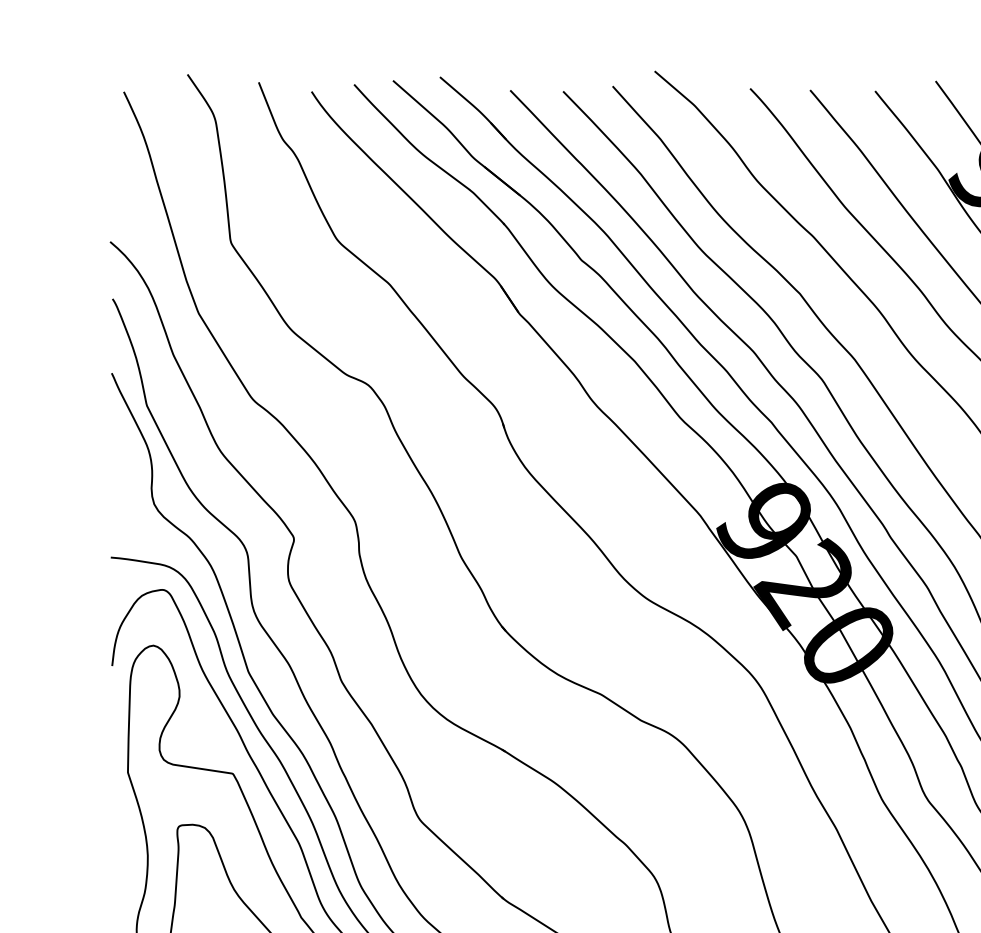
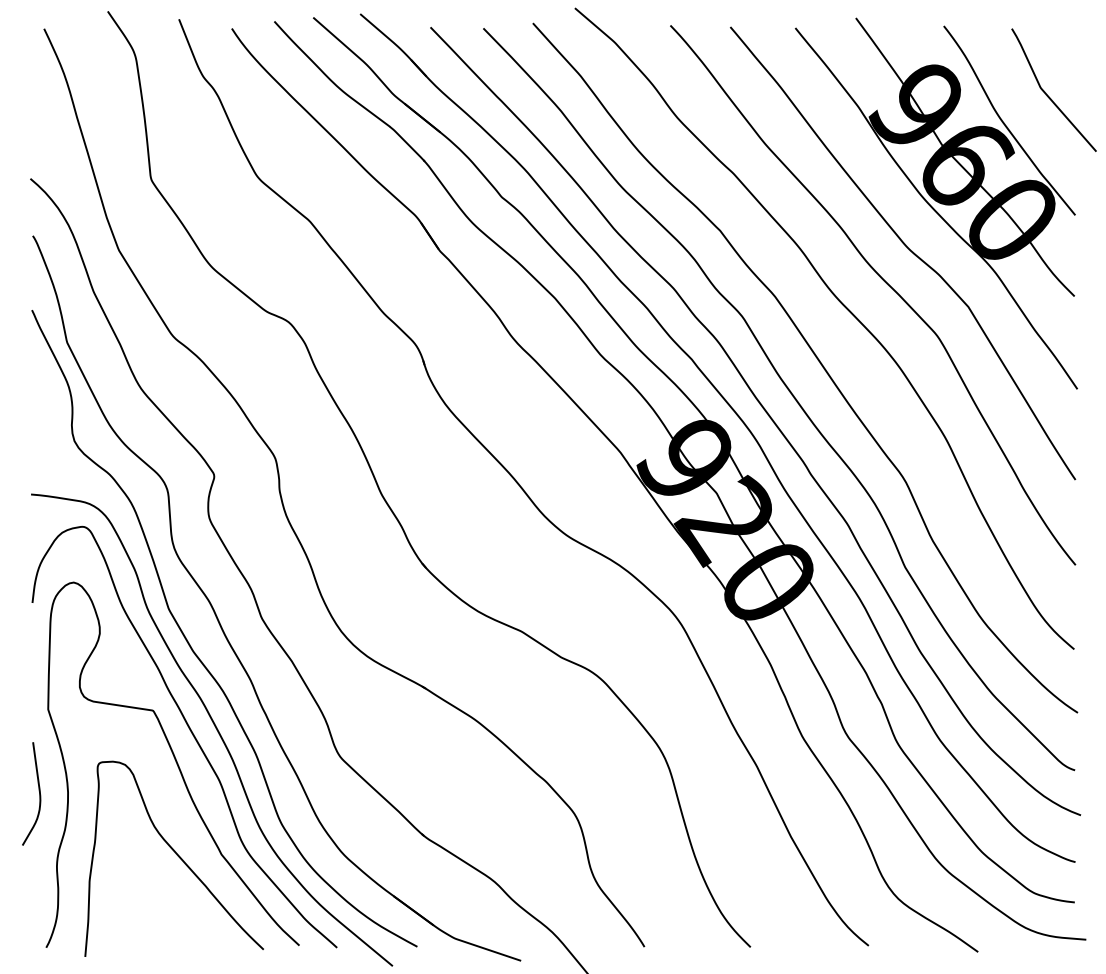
curve: (118, 853) -> (38, 790), added

